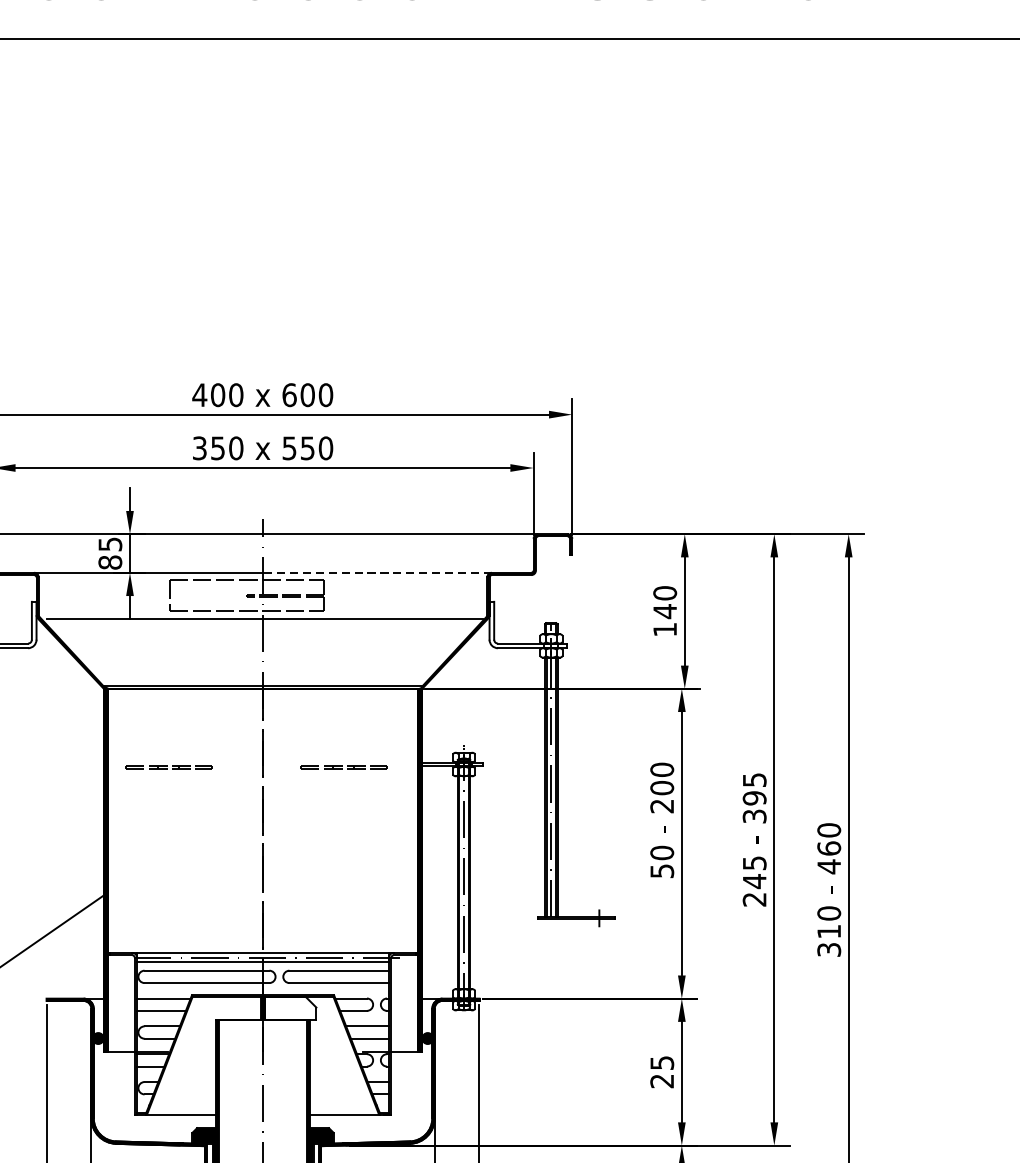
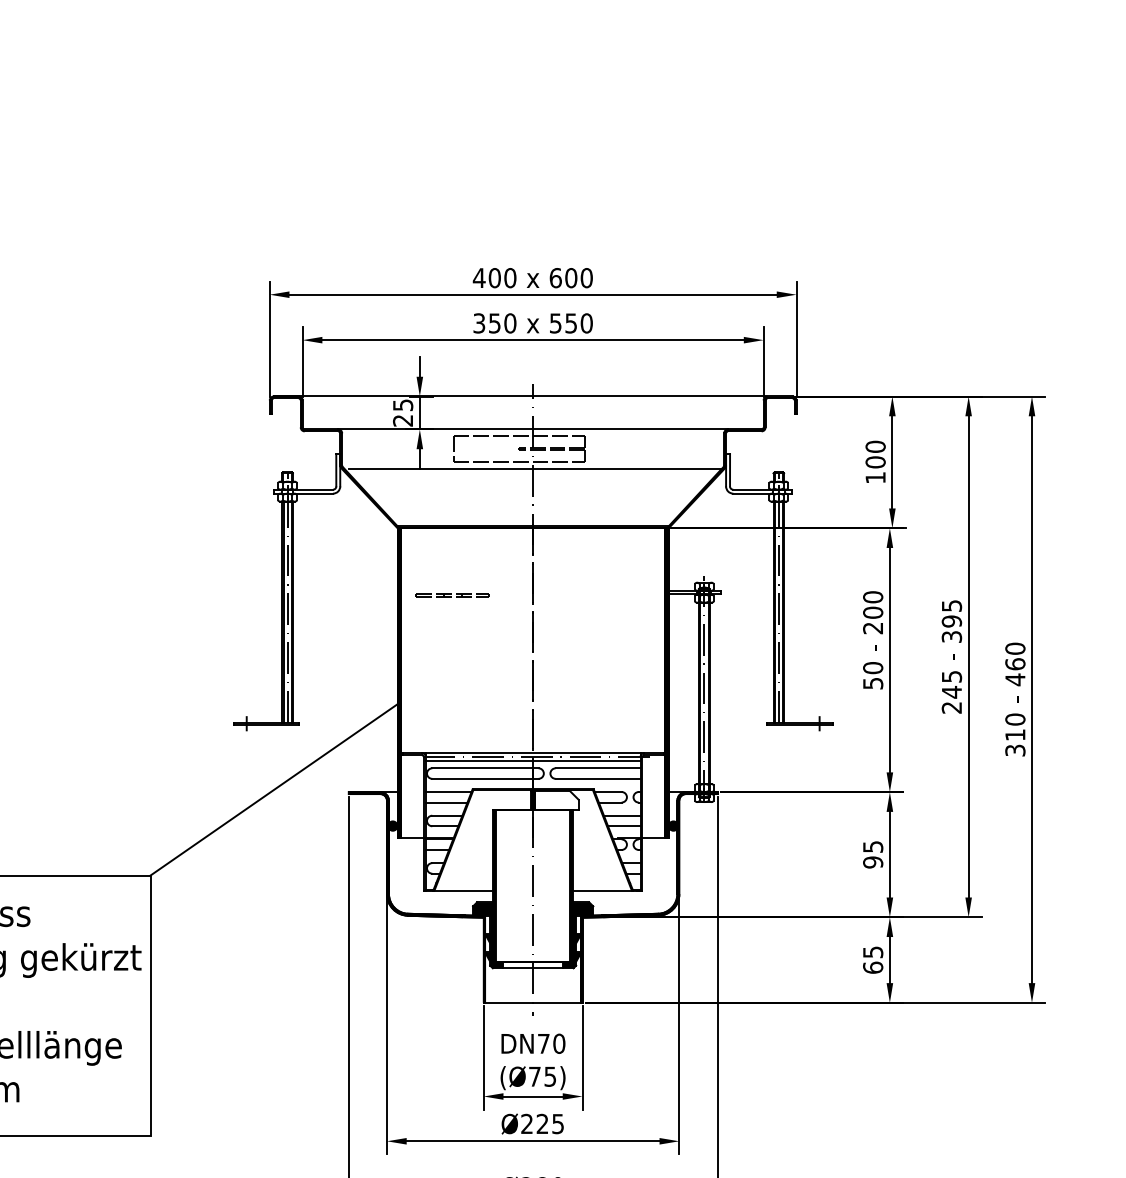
text: (110, 562) -> (403, 420), 85 -> 25
line: (377, 572) -> (630, 429), dashed -> solid
text: (664, 611) -> (875, 462), 140 -> 100
line: (342, 766) -> (600, 594), removed
text: (662, 1081) -> (873, 862), 25 -> 95

